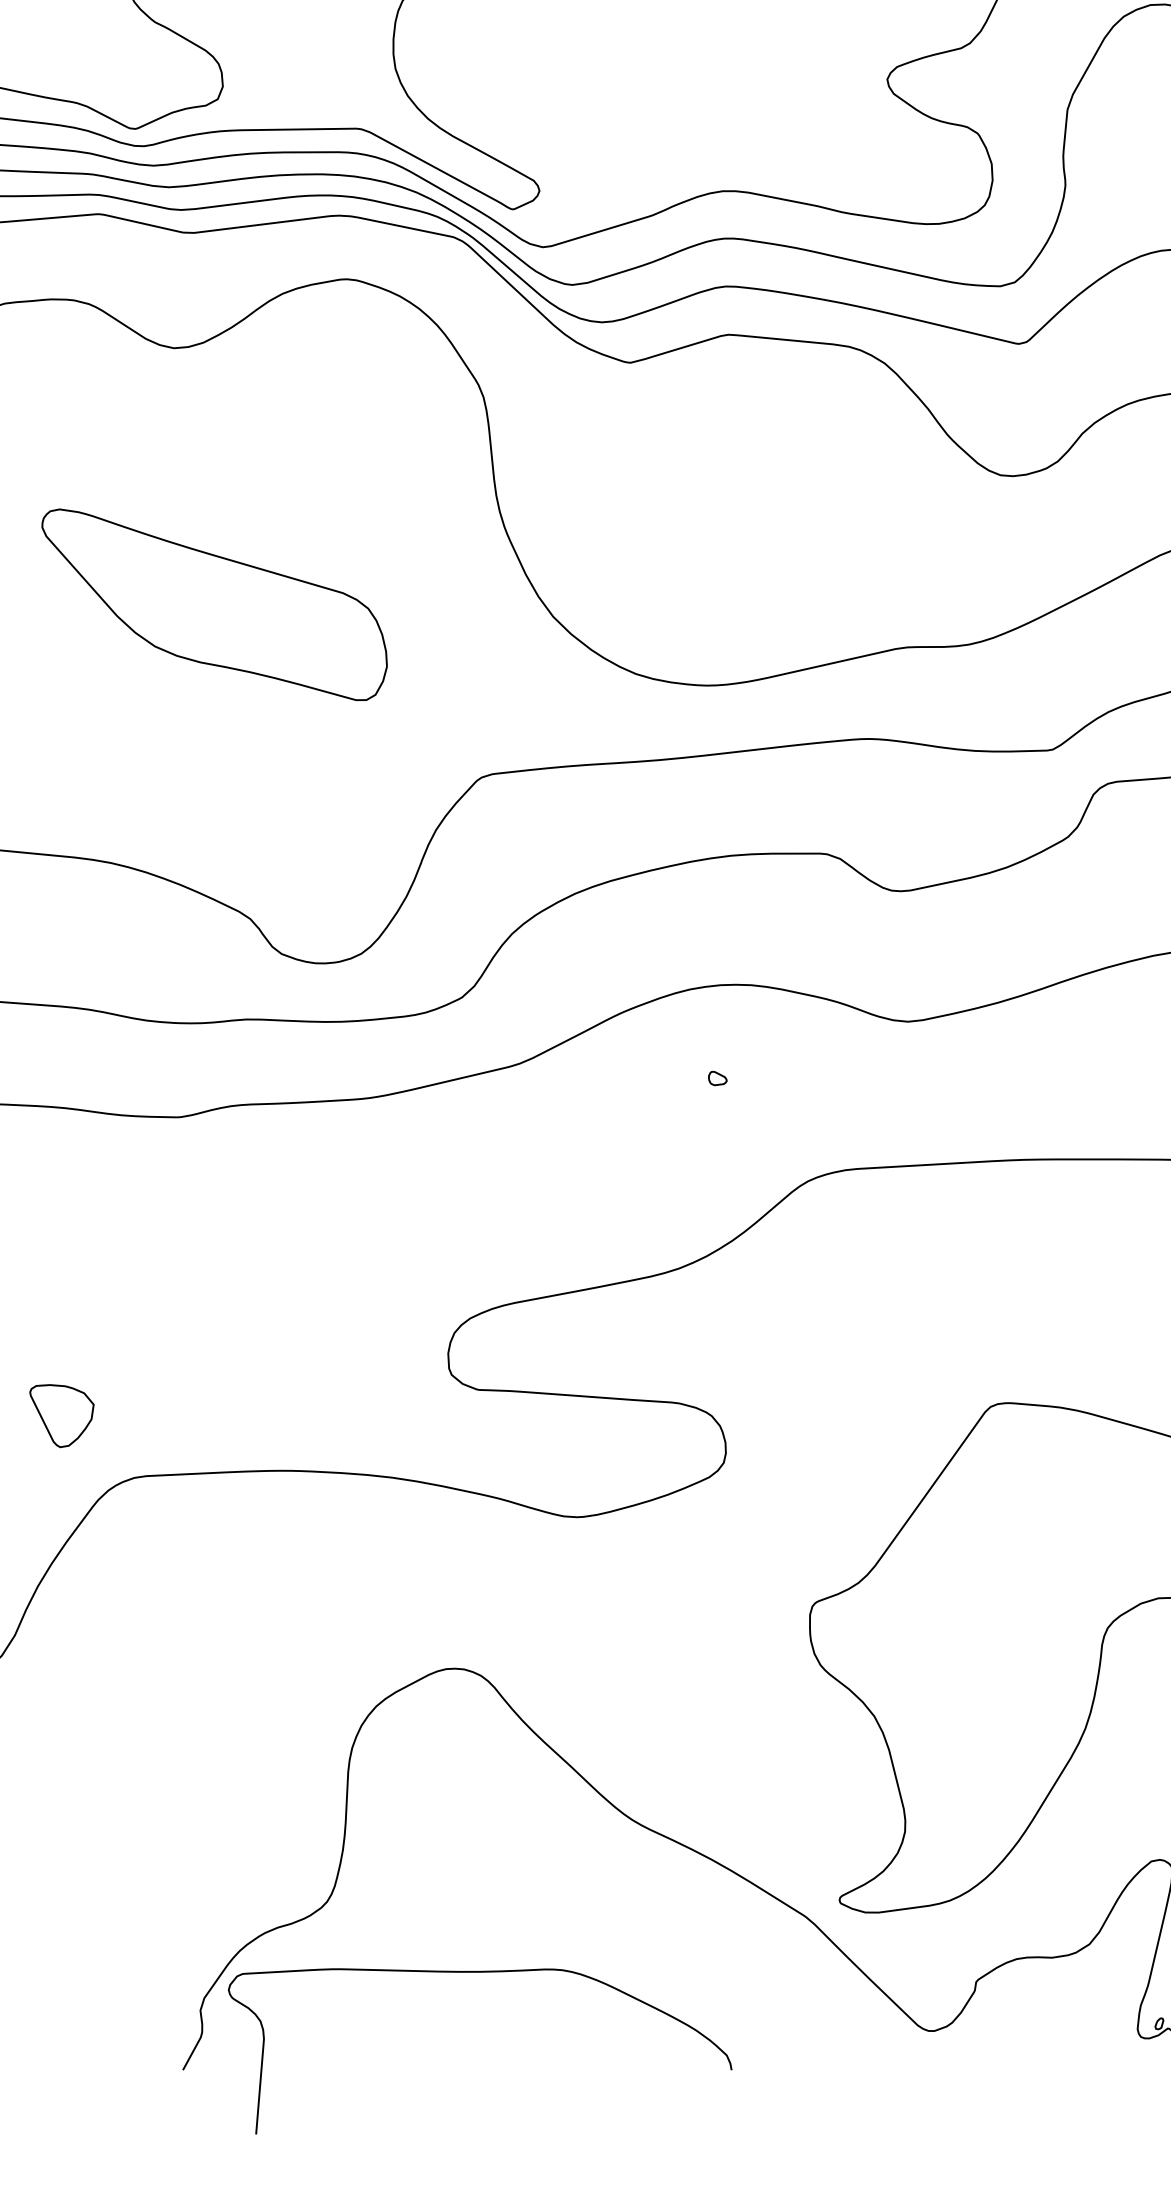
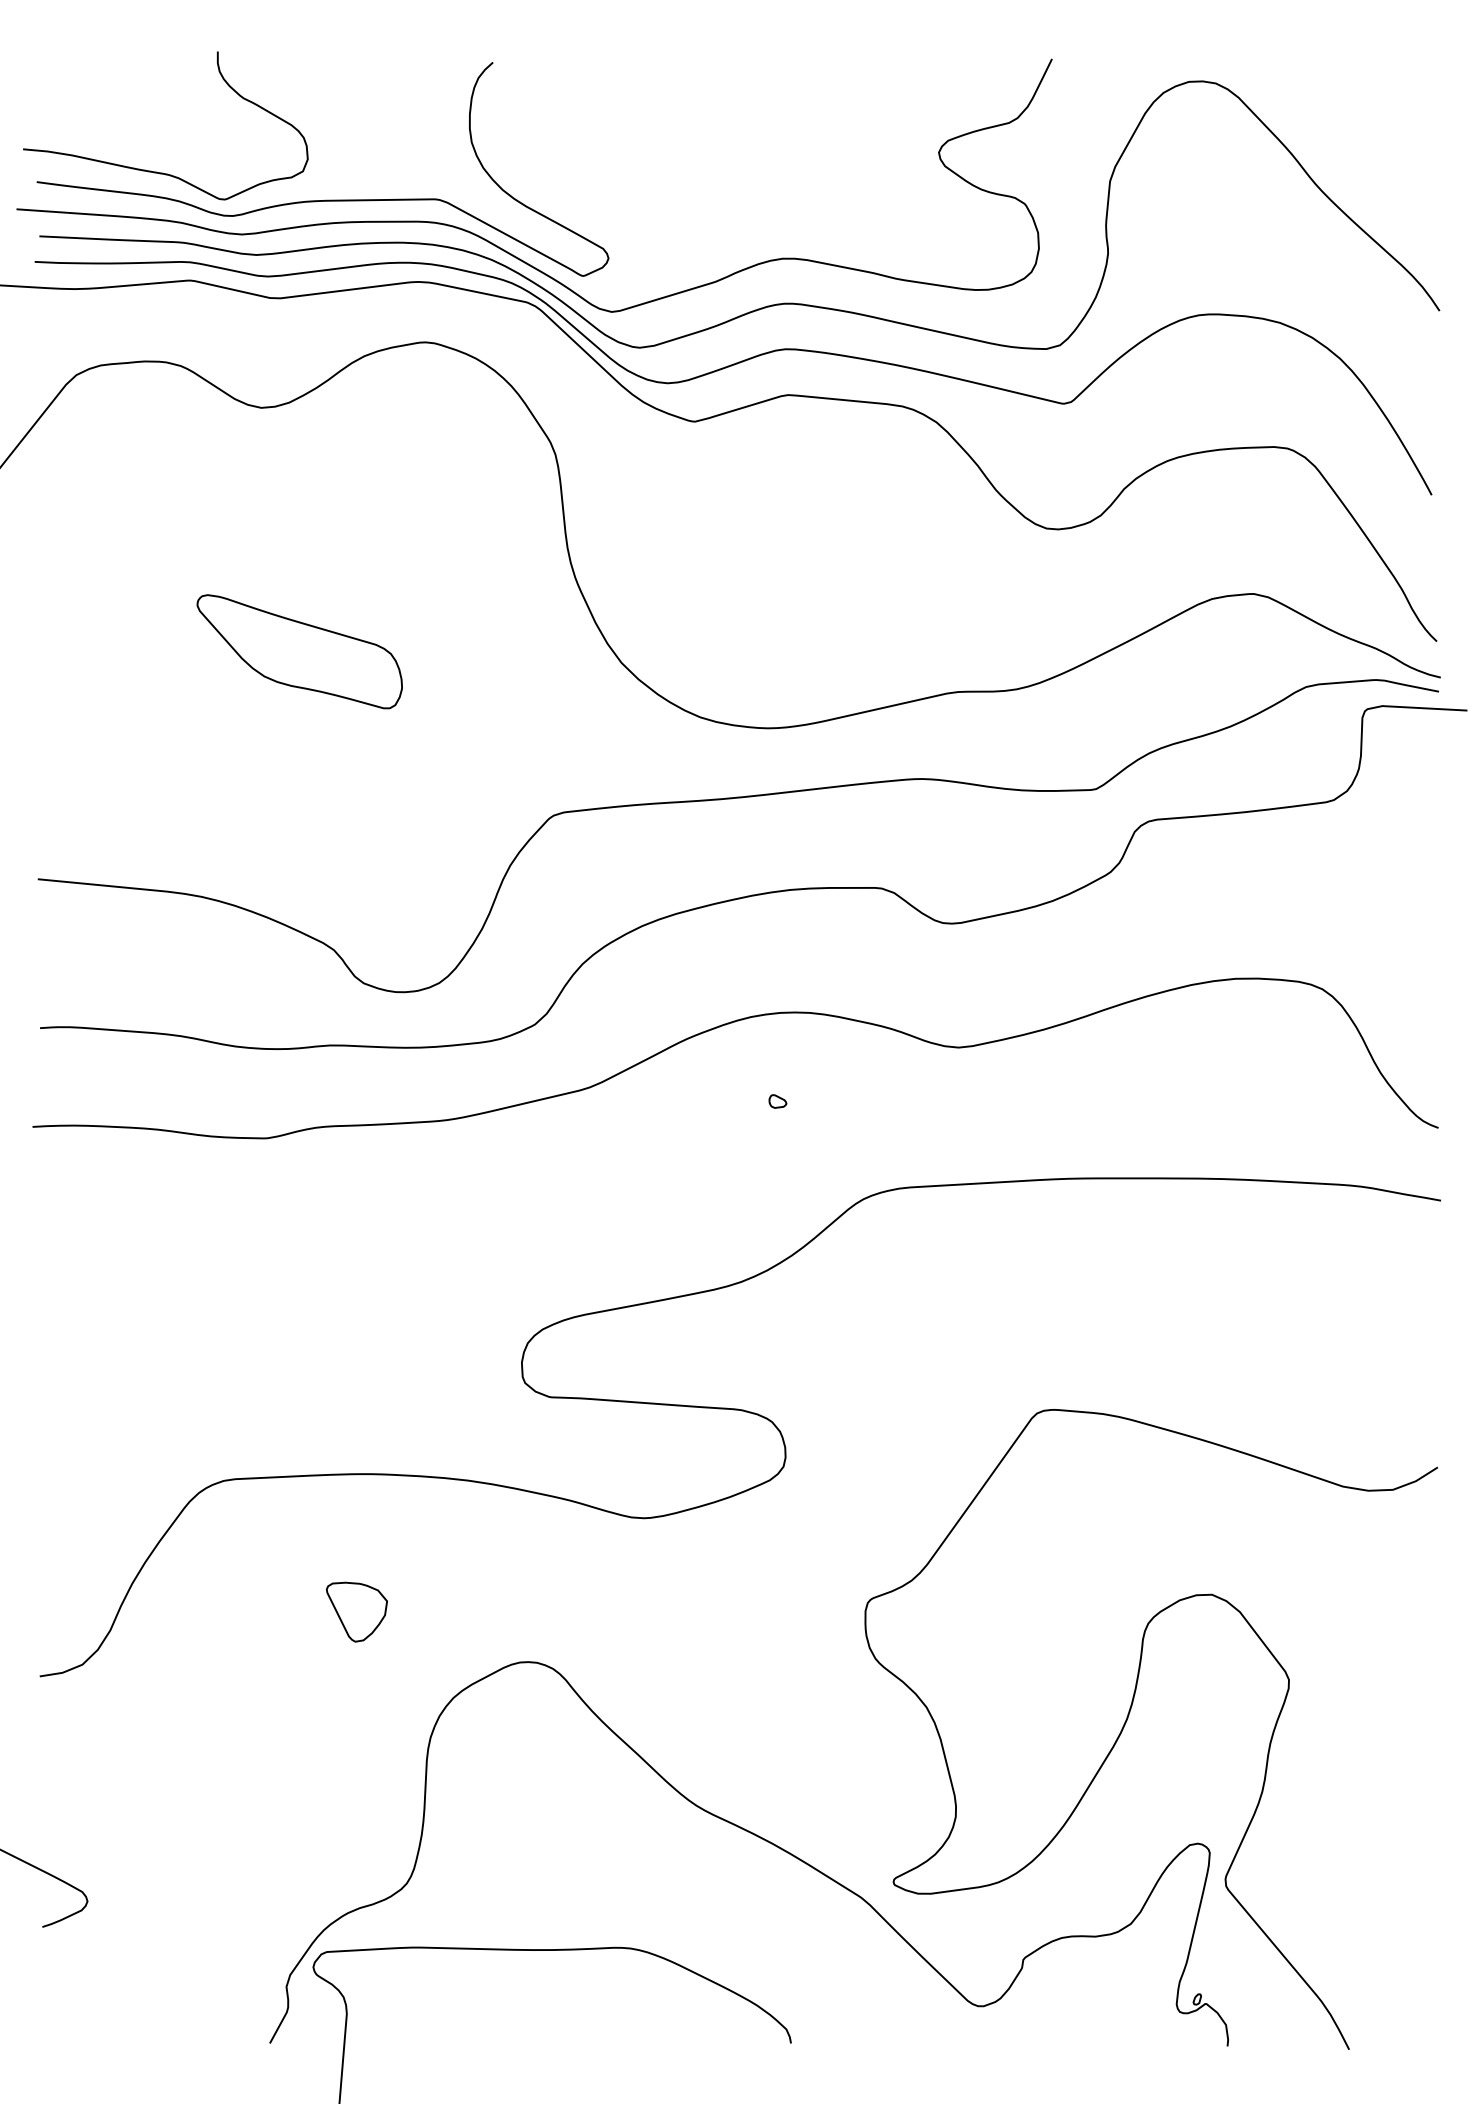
part: (214, 604) -> (299, 651), size x0.62
part: (61, 1415) -> (356, 1611), moved

